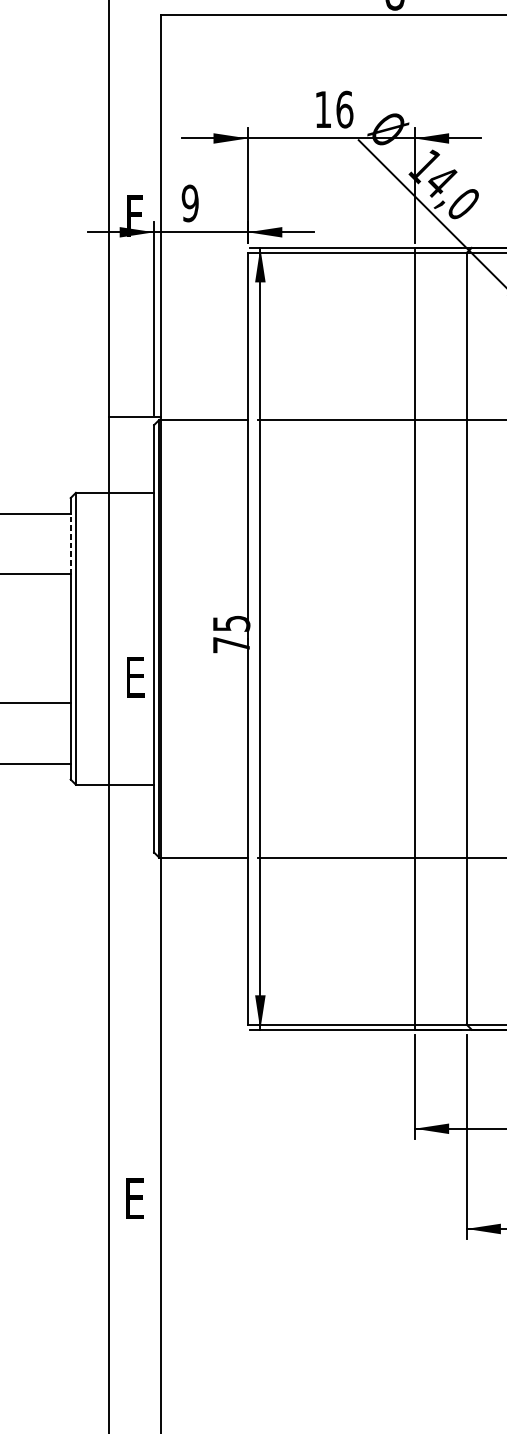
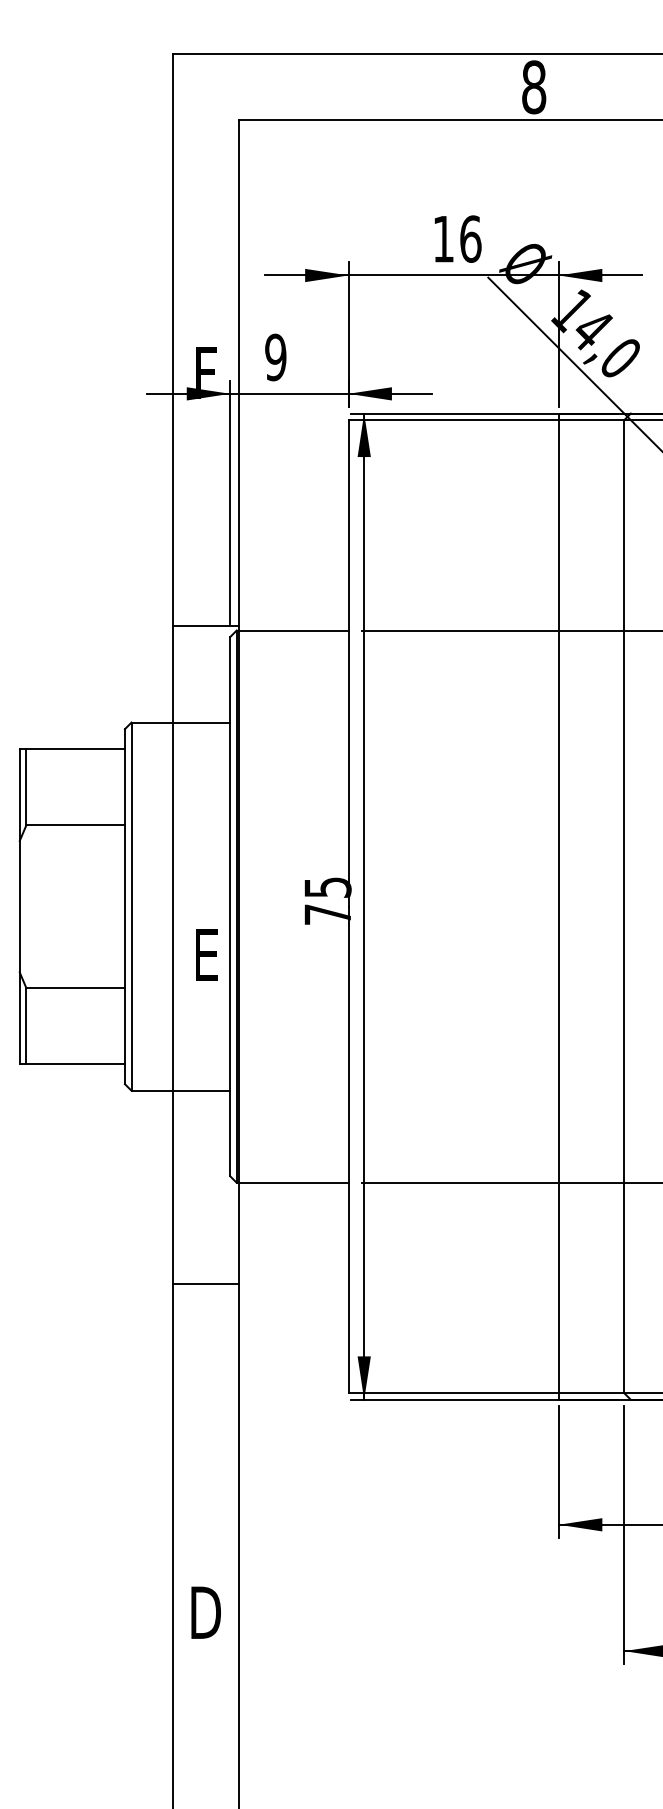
line: (70, 543) -> (124, 786), dashed -> solid
line: (134, 937) -> (205, 1283), added
text: (134, 1198) -> (205, 1612), E -> D

